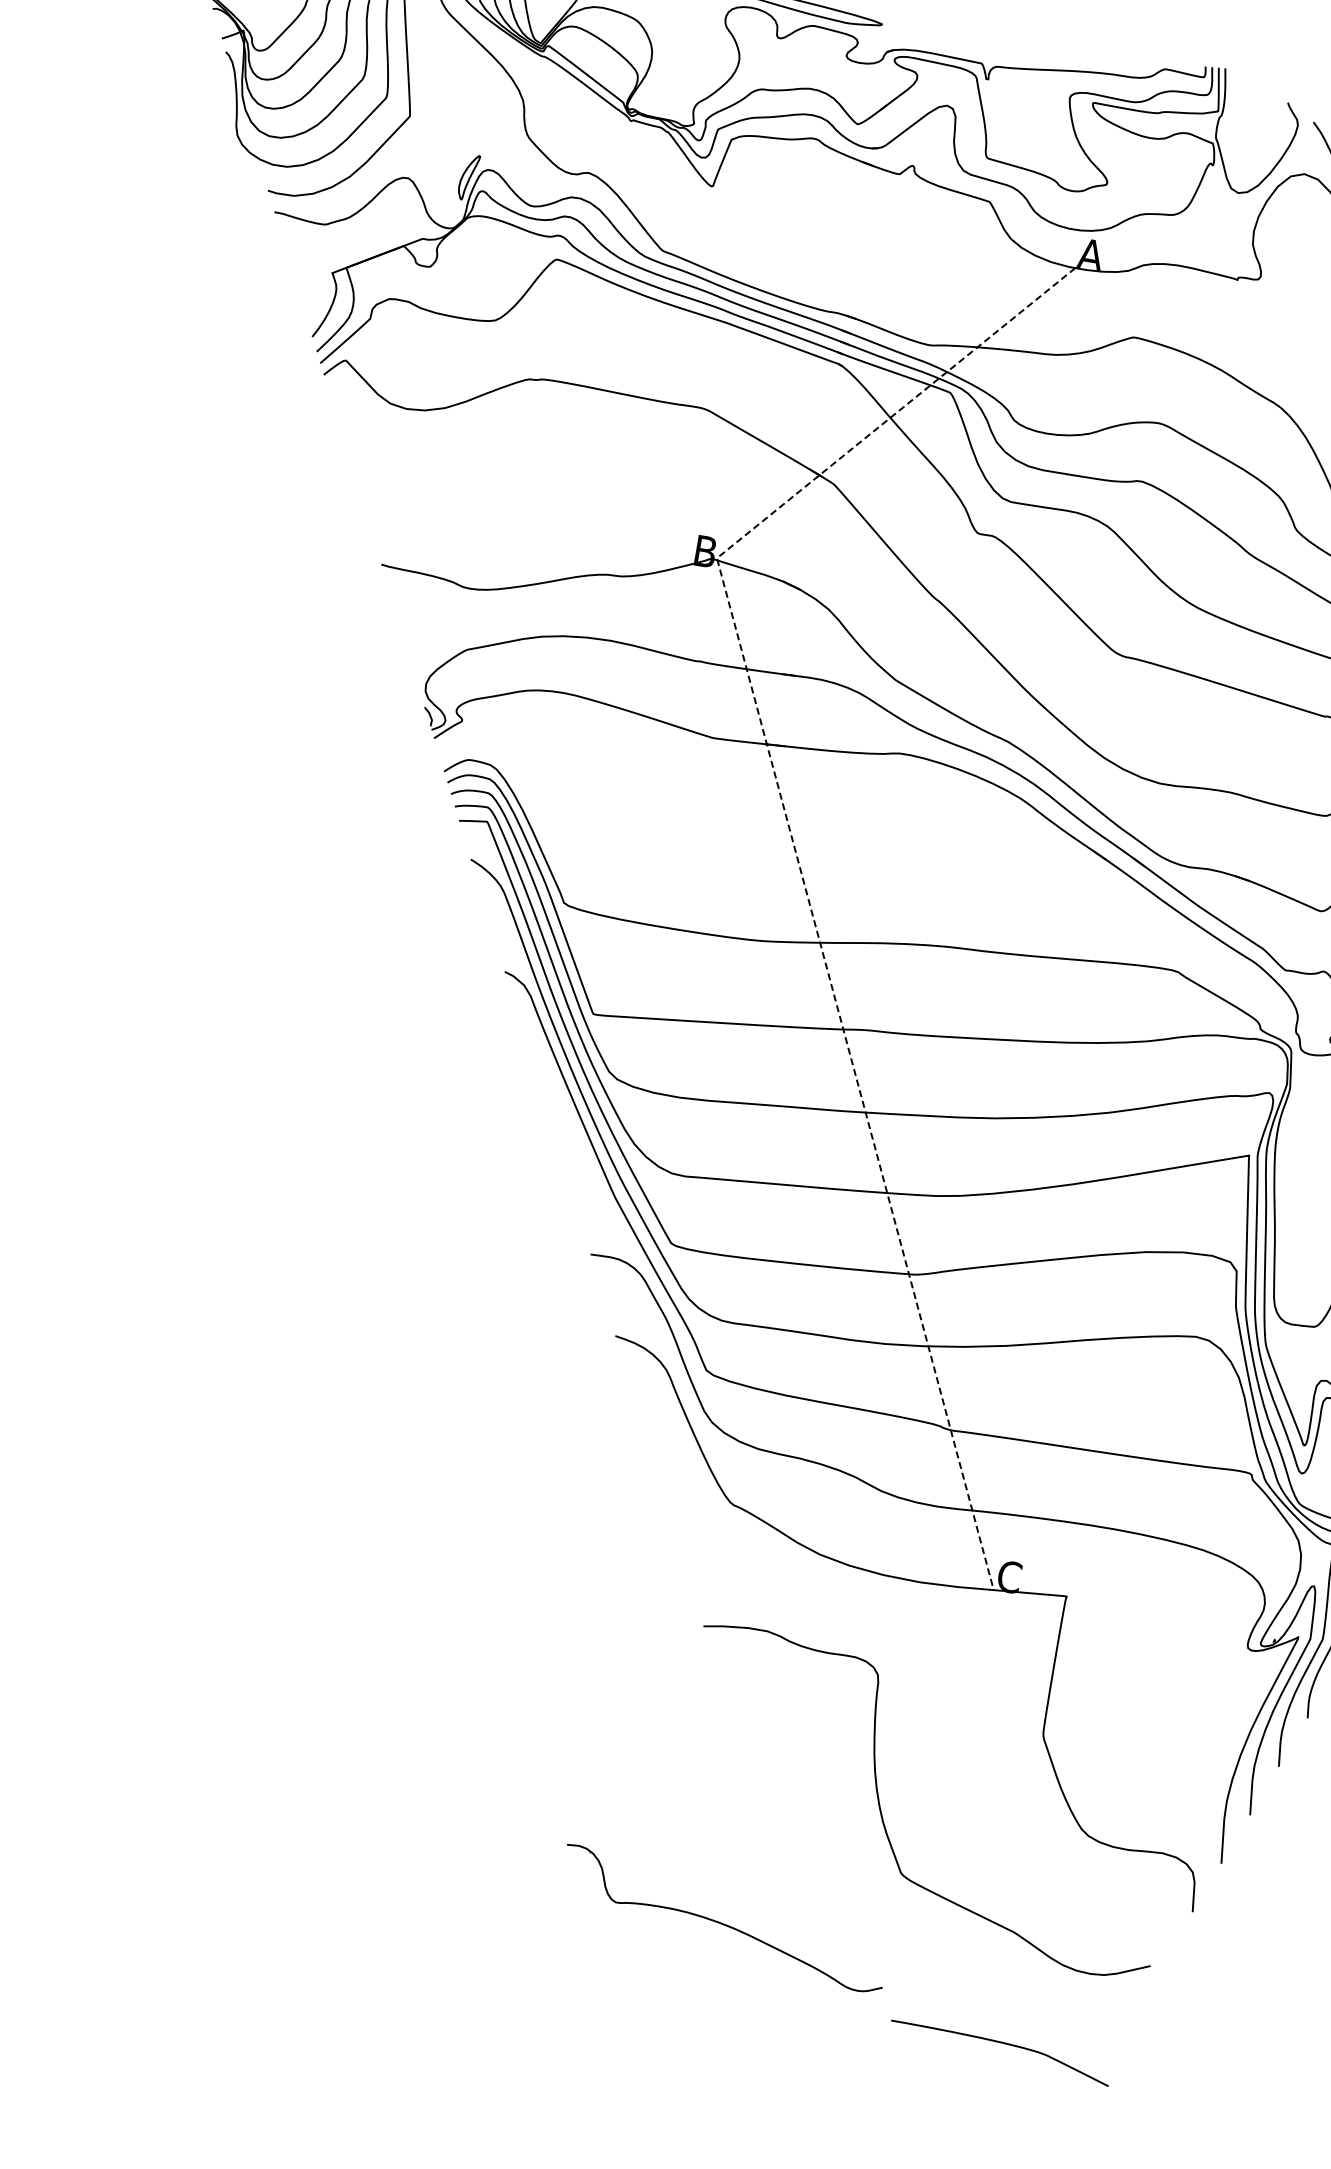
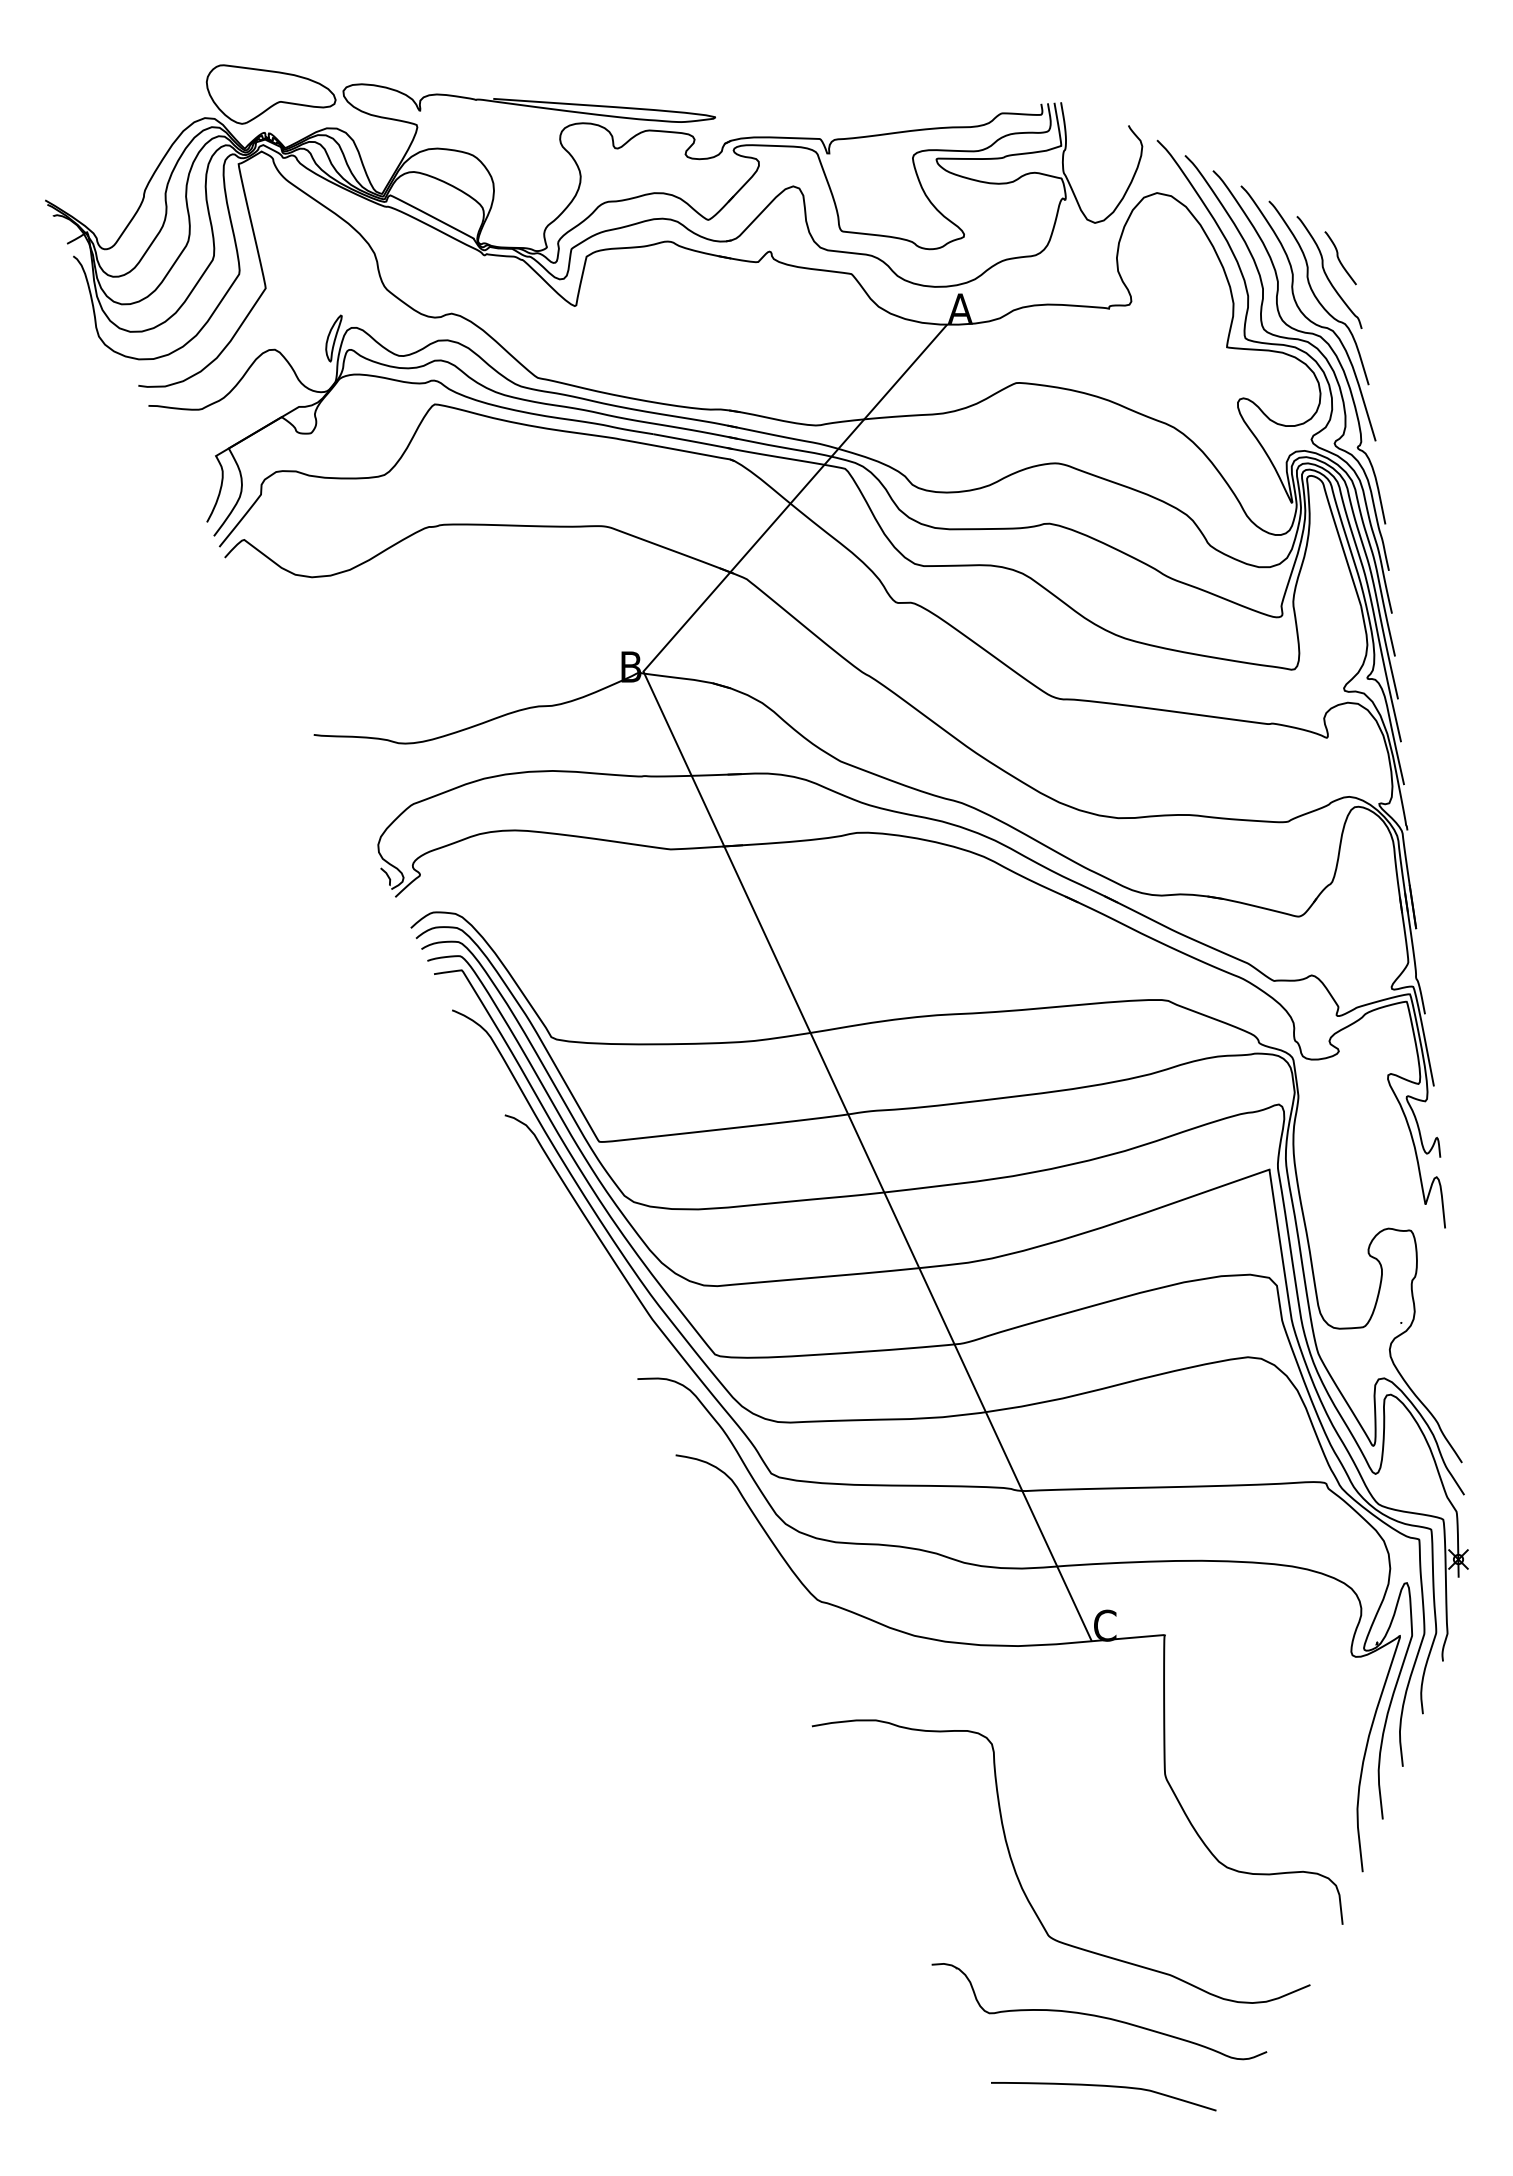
line: (795, 850) -> (770, 946), dashed -> solid
part: (724, 1919) -> (1099, 2011), moved
curve: (1001, 2043) -> (1103, 2086), moved

